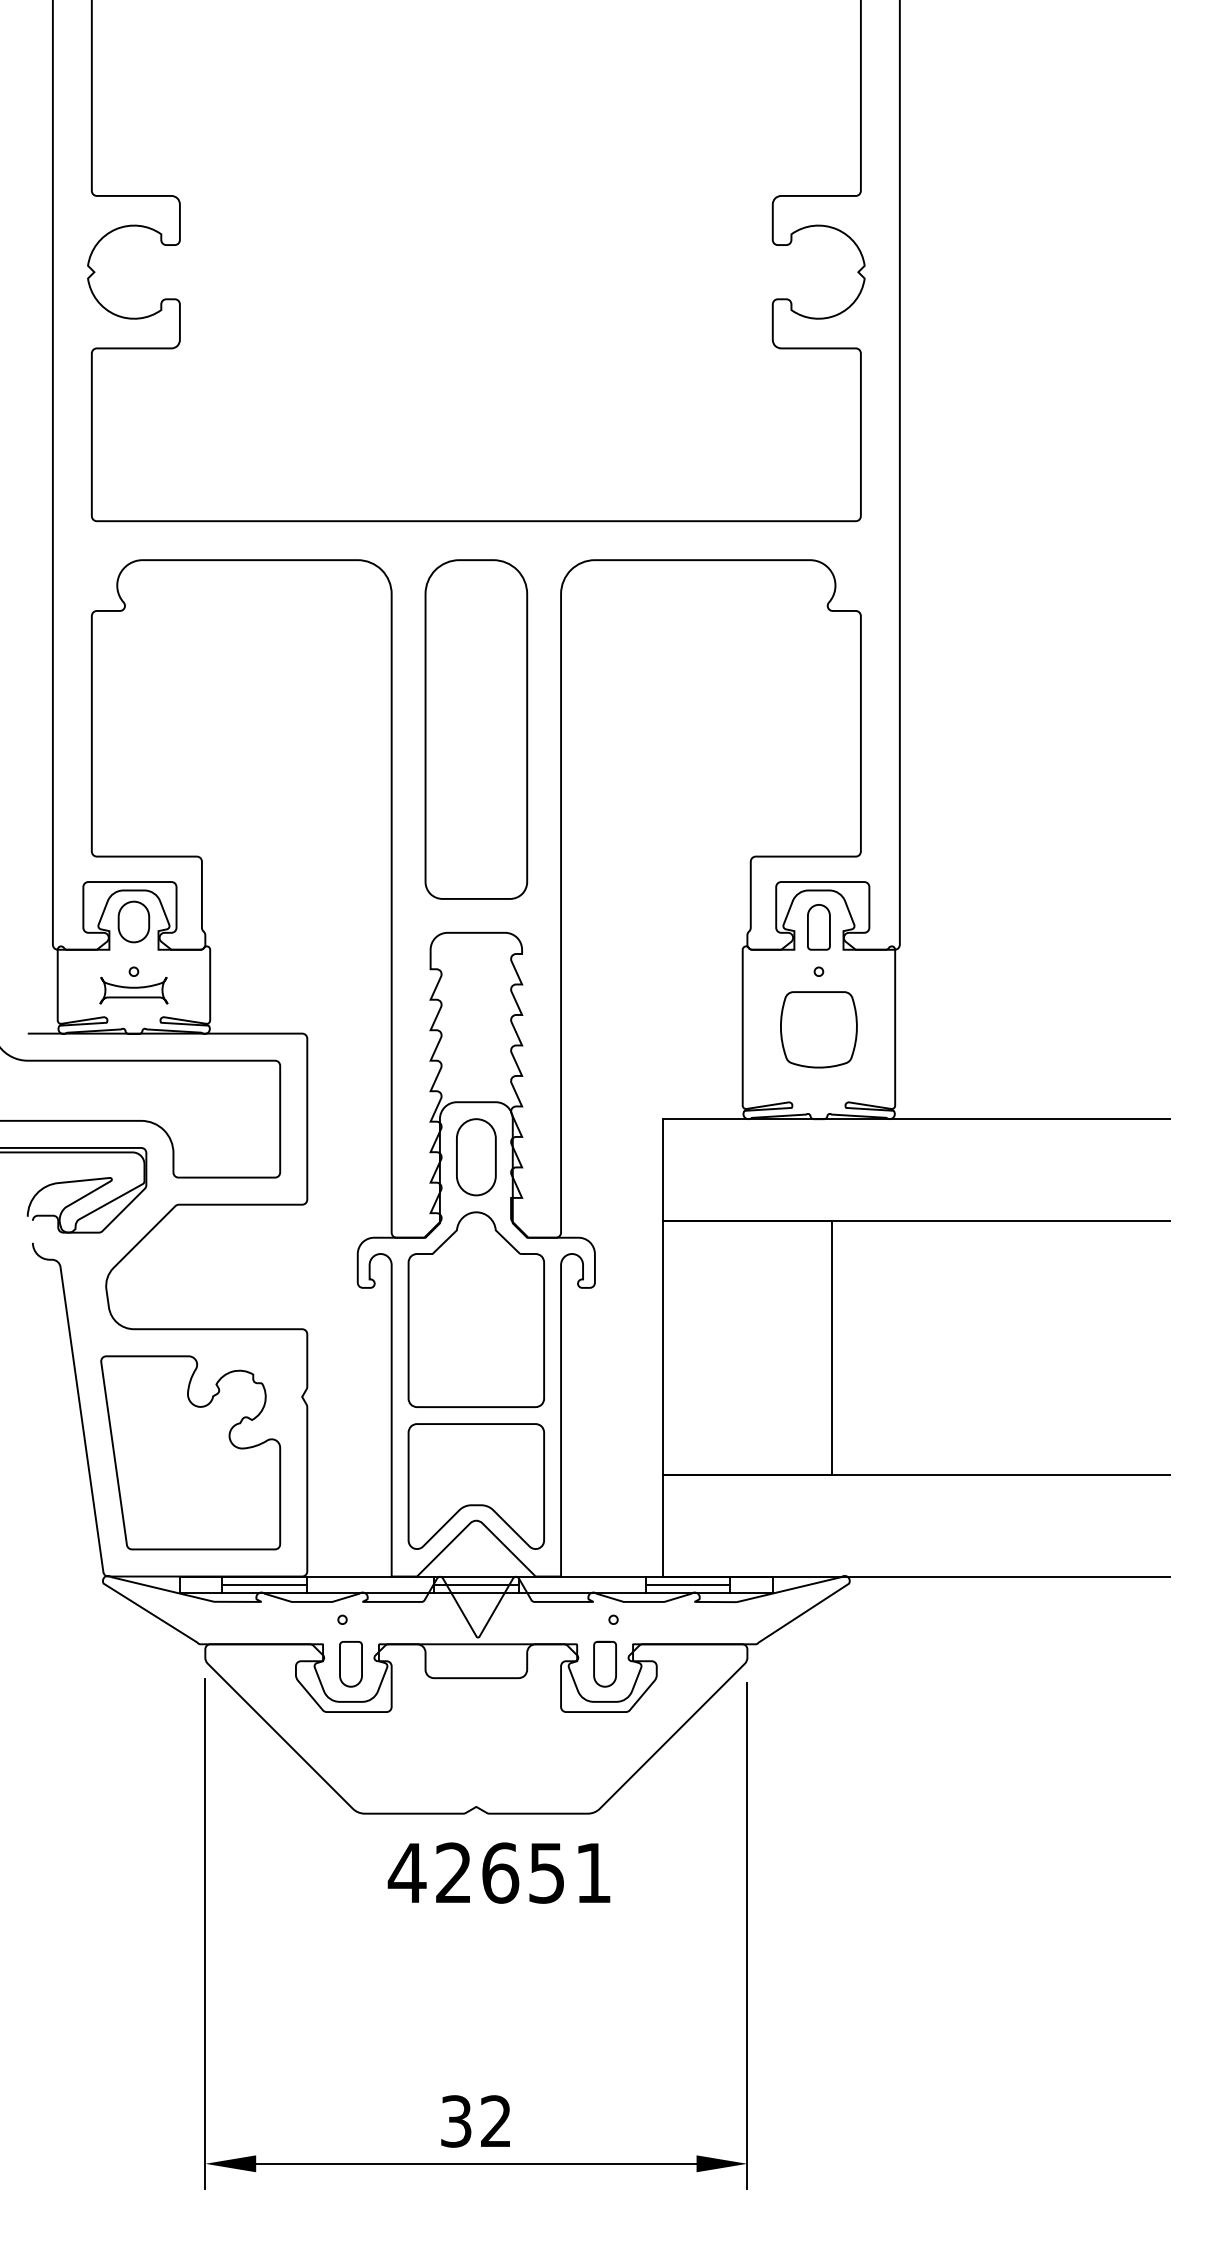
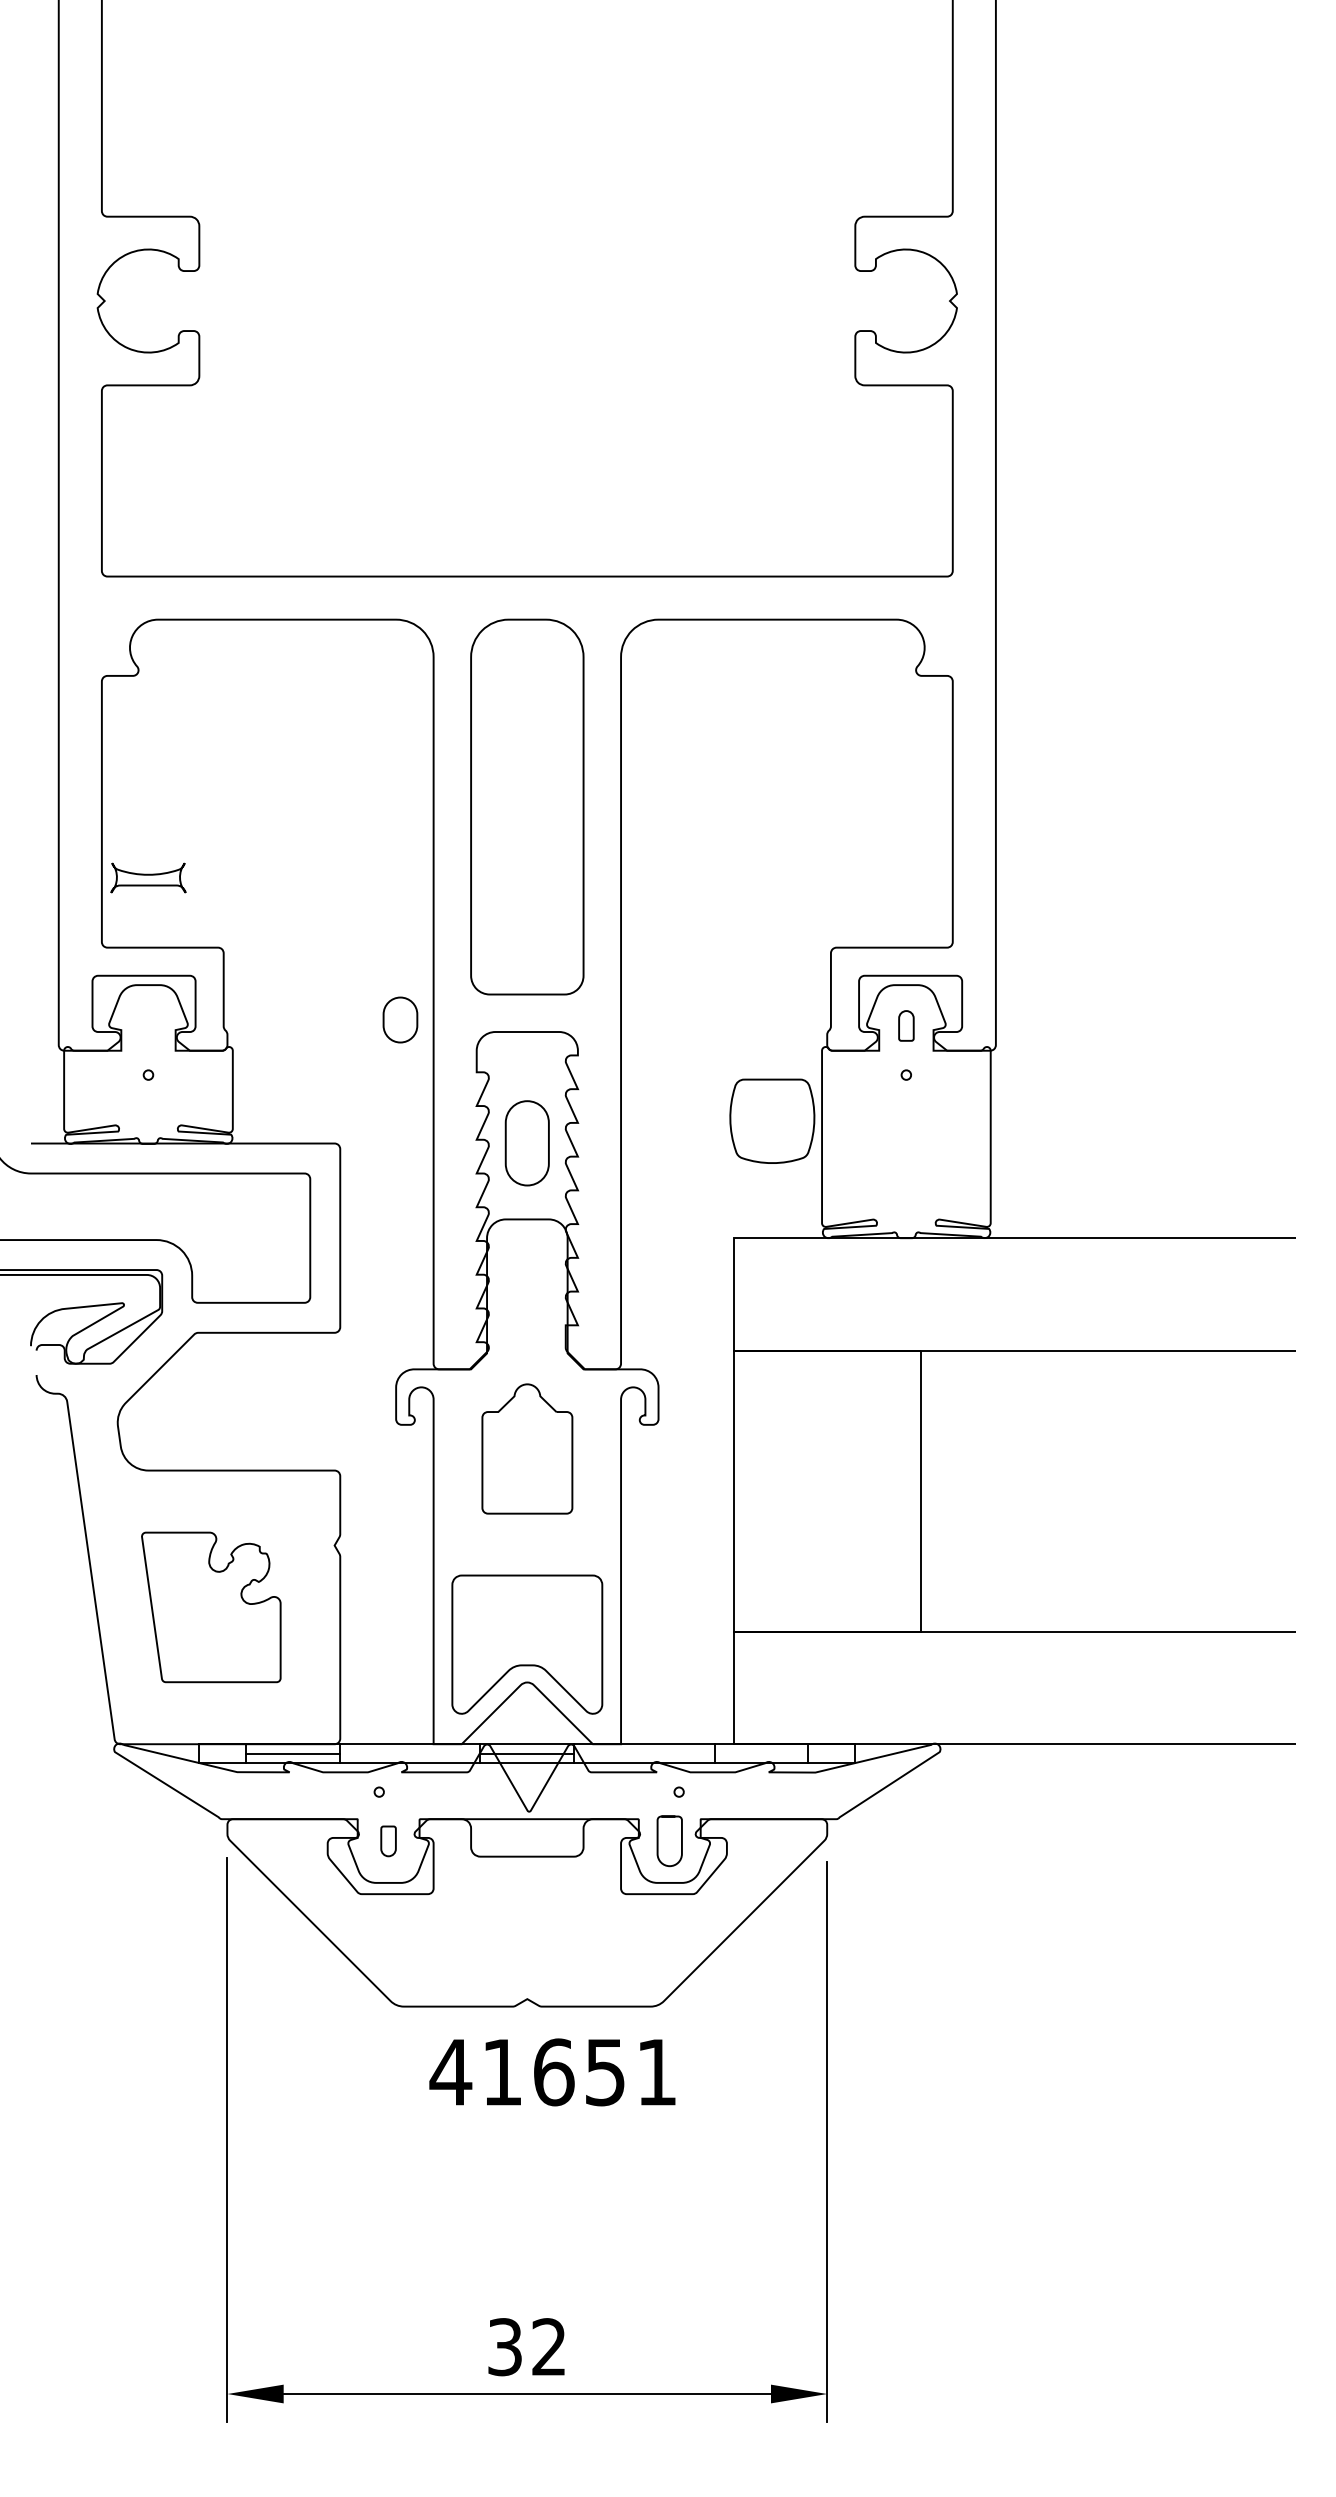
part: (133, 921) -> (400, 1019), moved
part: (819, 926) -> (906, 1025), size x0.6
part: (133, 990) -> (148, 877), moved
part: (819, 1029) -> (772, 1120), moved
part: (475, 1157) -> (526, 1143), moved
part: (476, 1309) -> (527, 1448), size x0.6
part: (190, 1452) -> (211, 1607), size x0.7
line: (688, 1584) -> (761, 1753), removed
part: (350, 1664) -> (388, 1841), size x0.6
text: (453, 1872) -> (501, 2071), 42651 -> 41651

